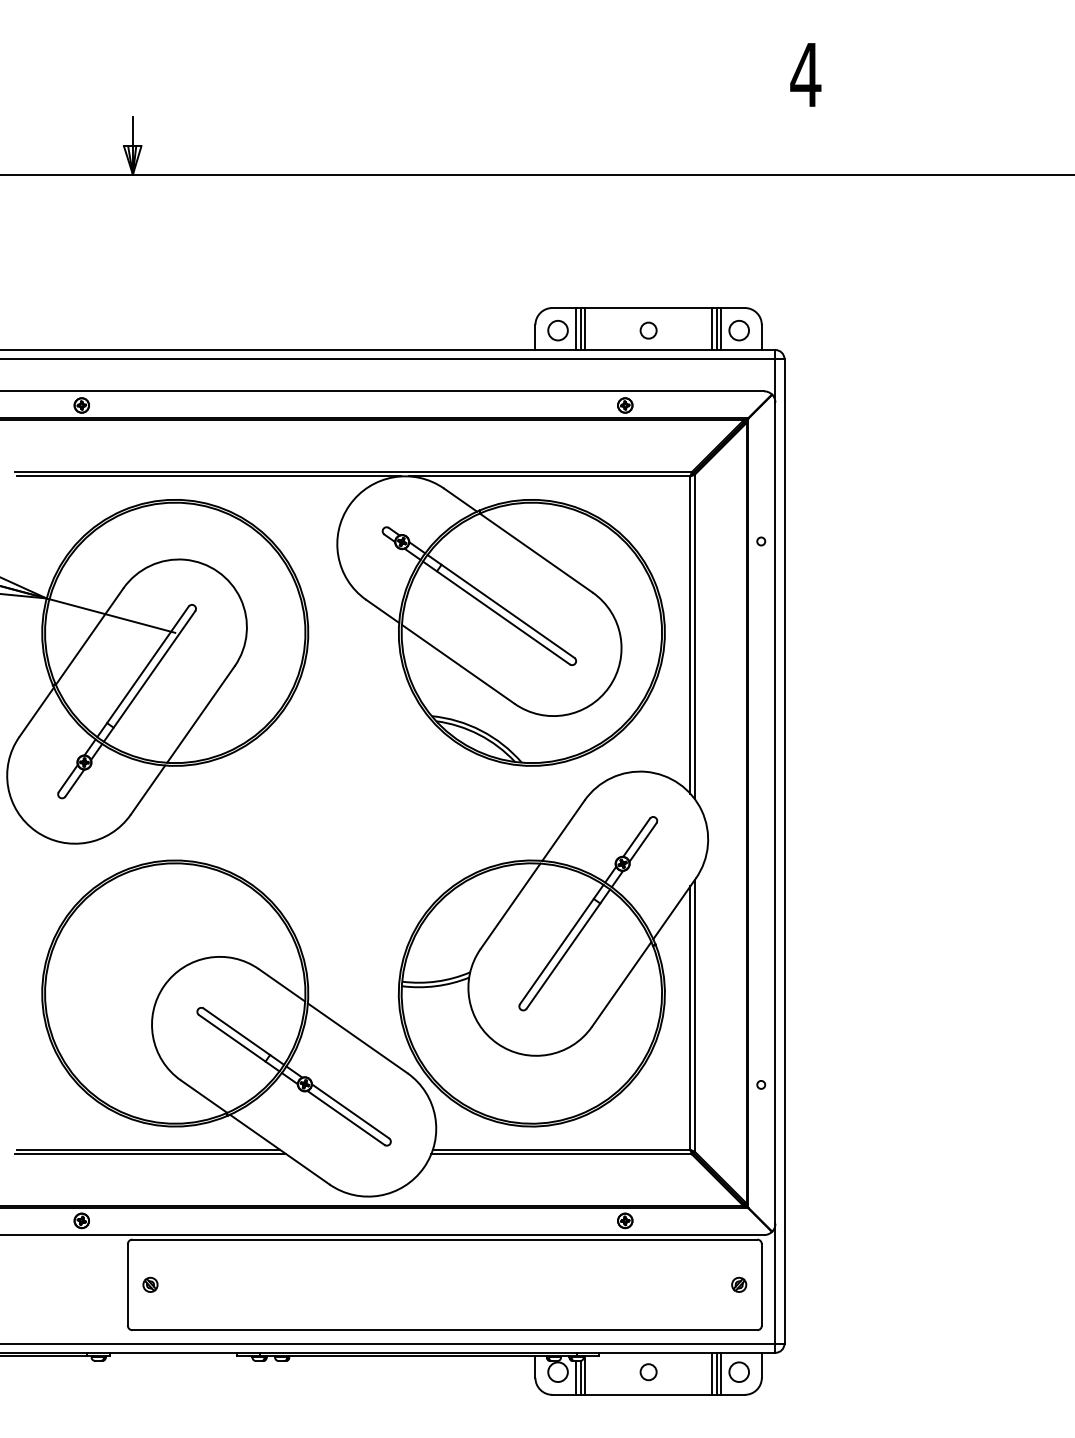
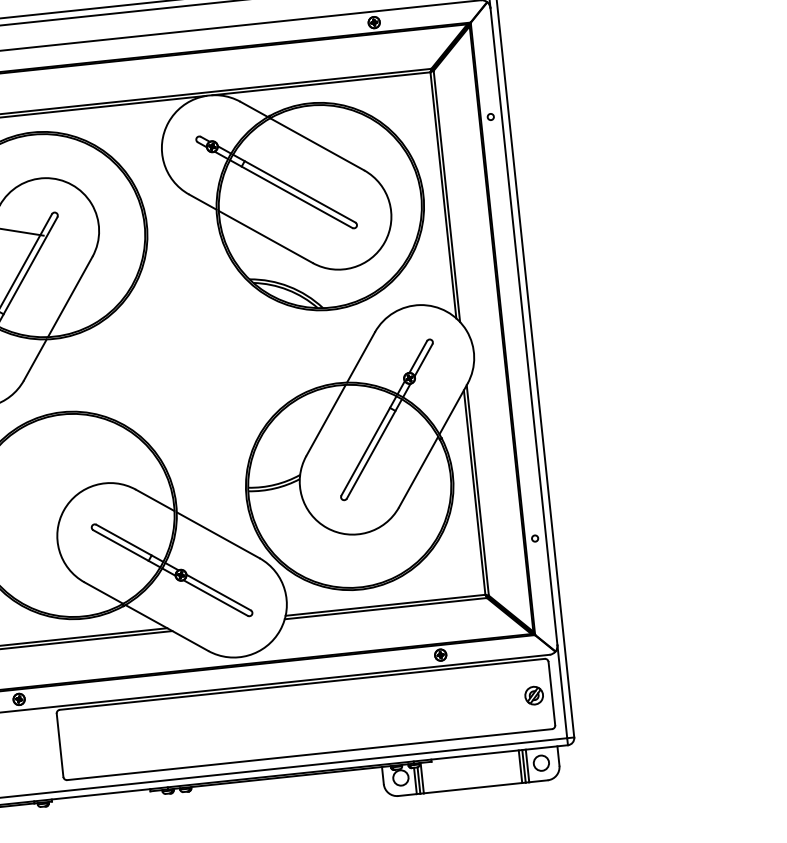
part: (150, 1284) -> (77, 743), removed
part: (739, 1284) -> (534, 695), size x1.6
circle: (648, 1372) -> (471, 770), removed

